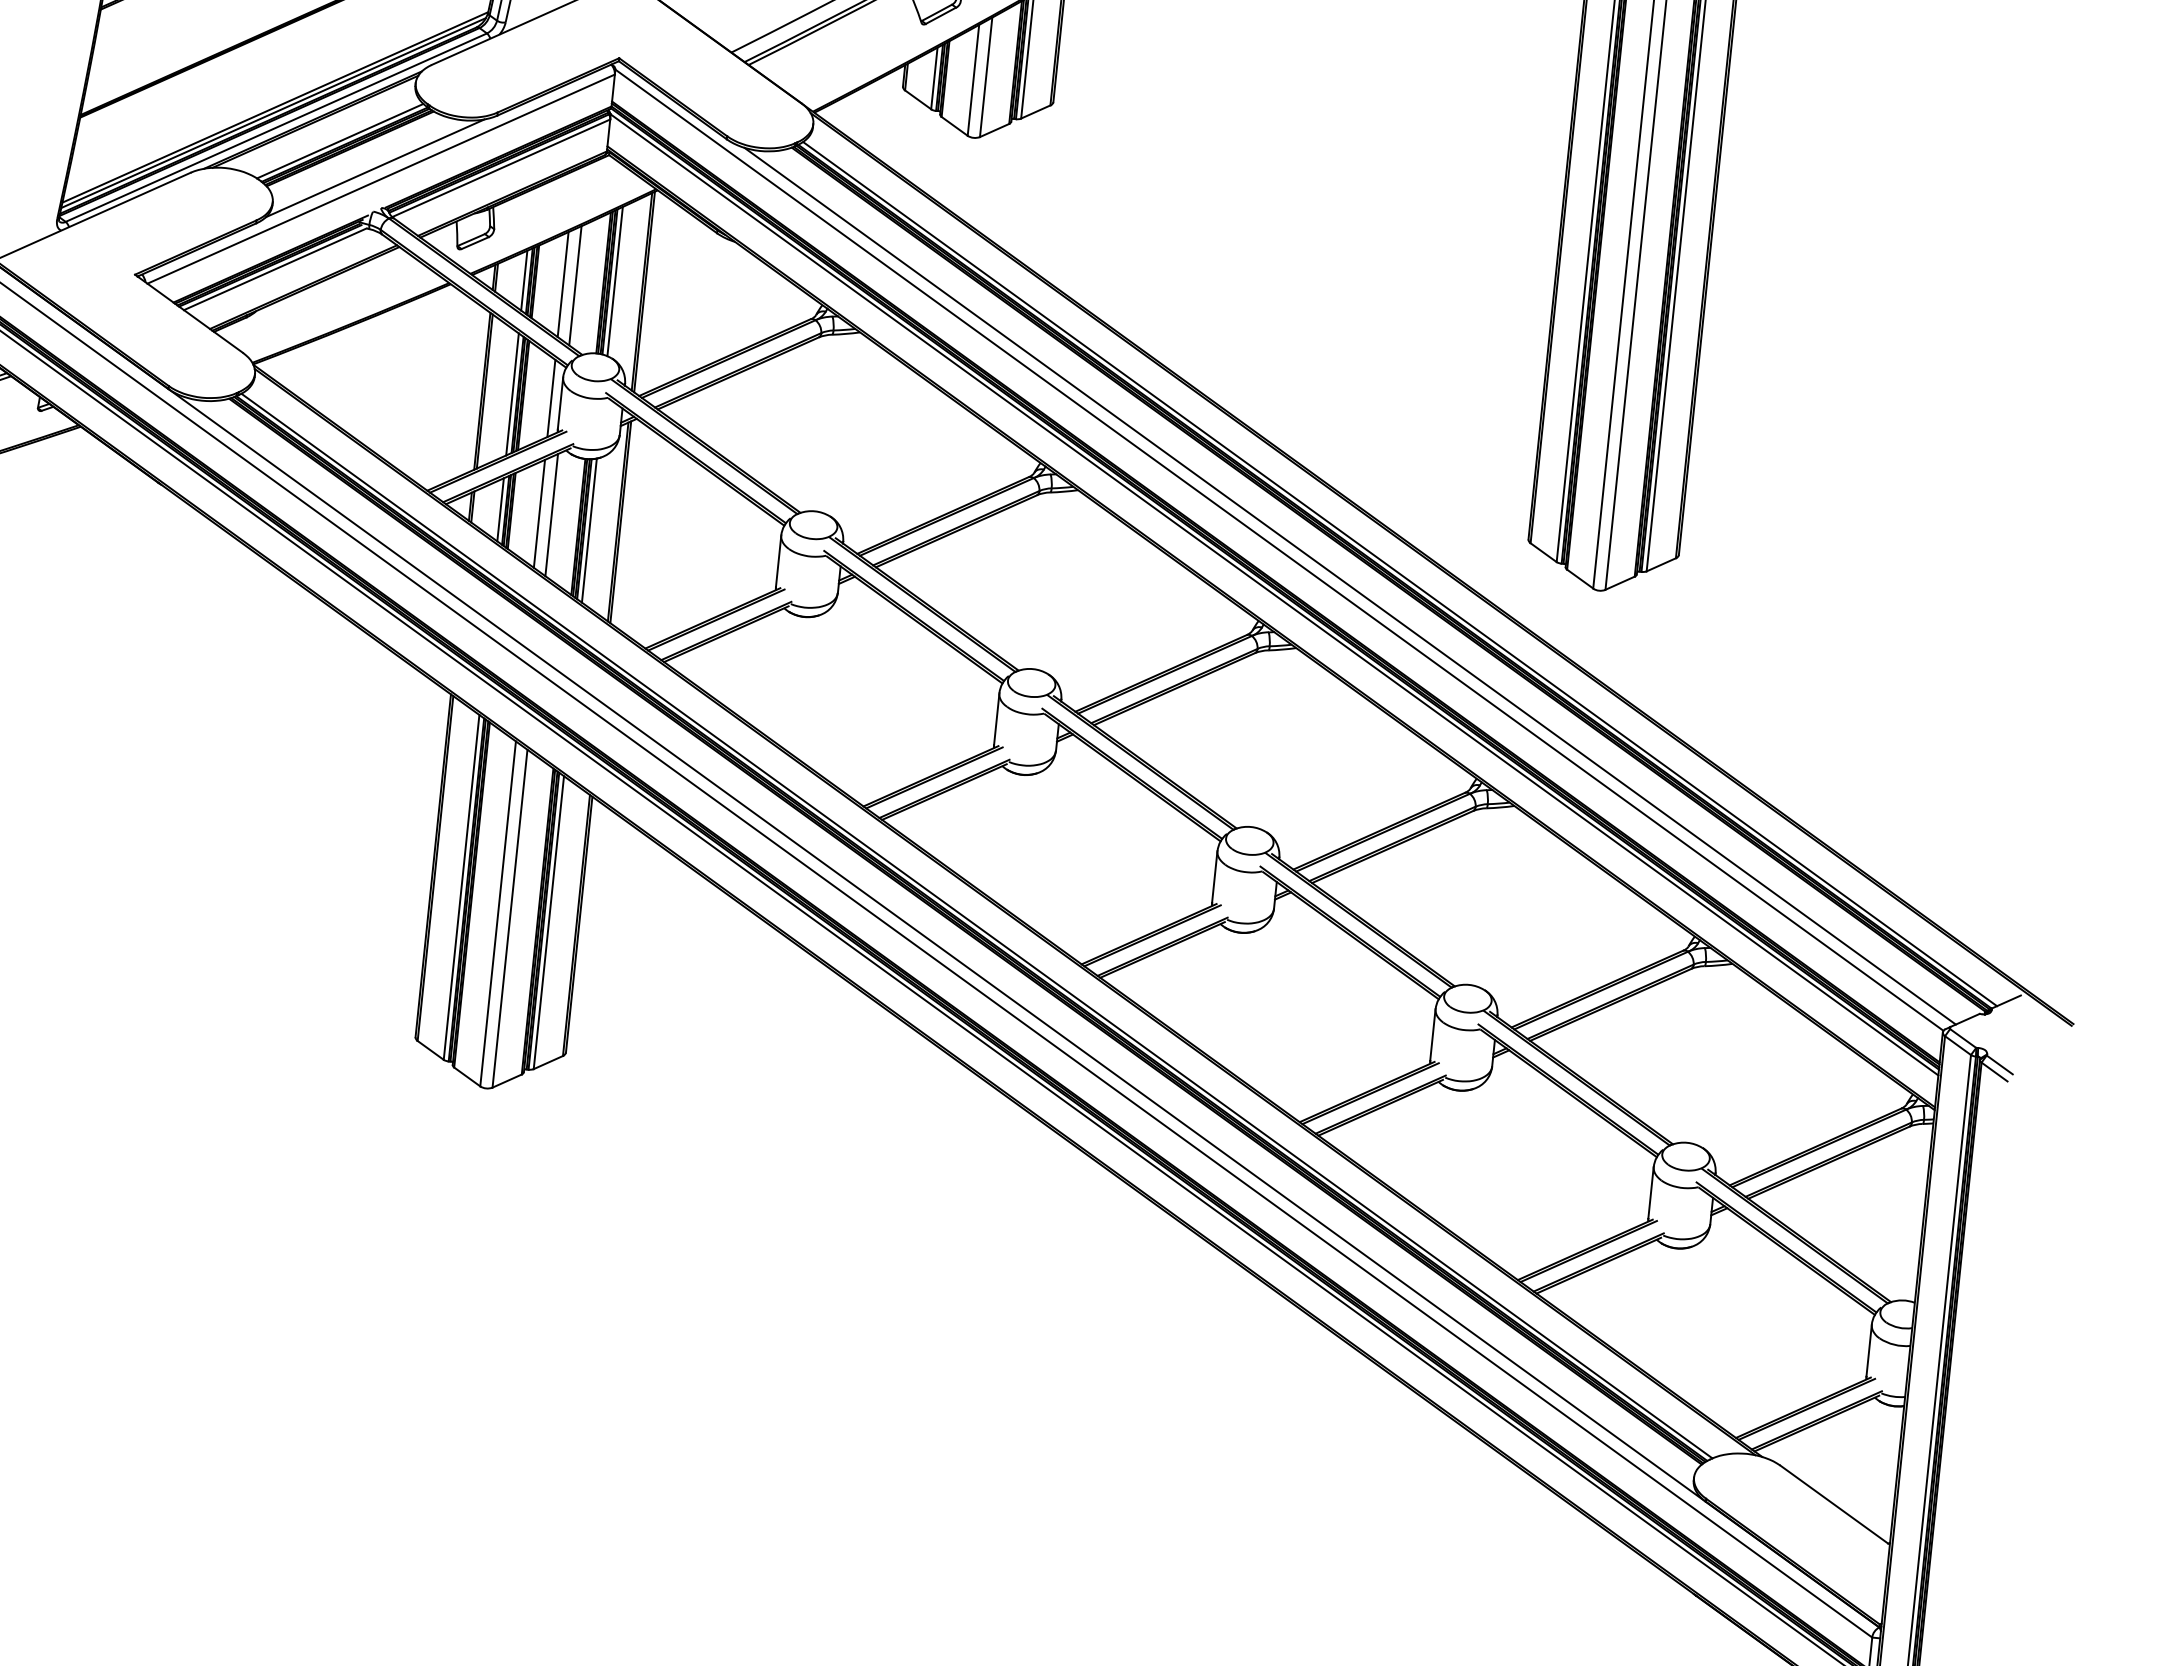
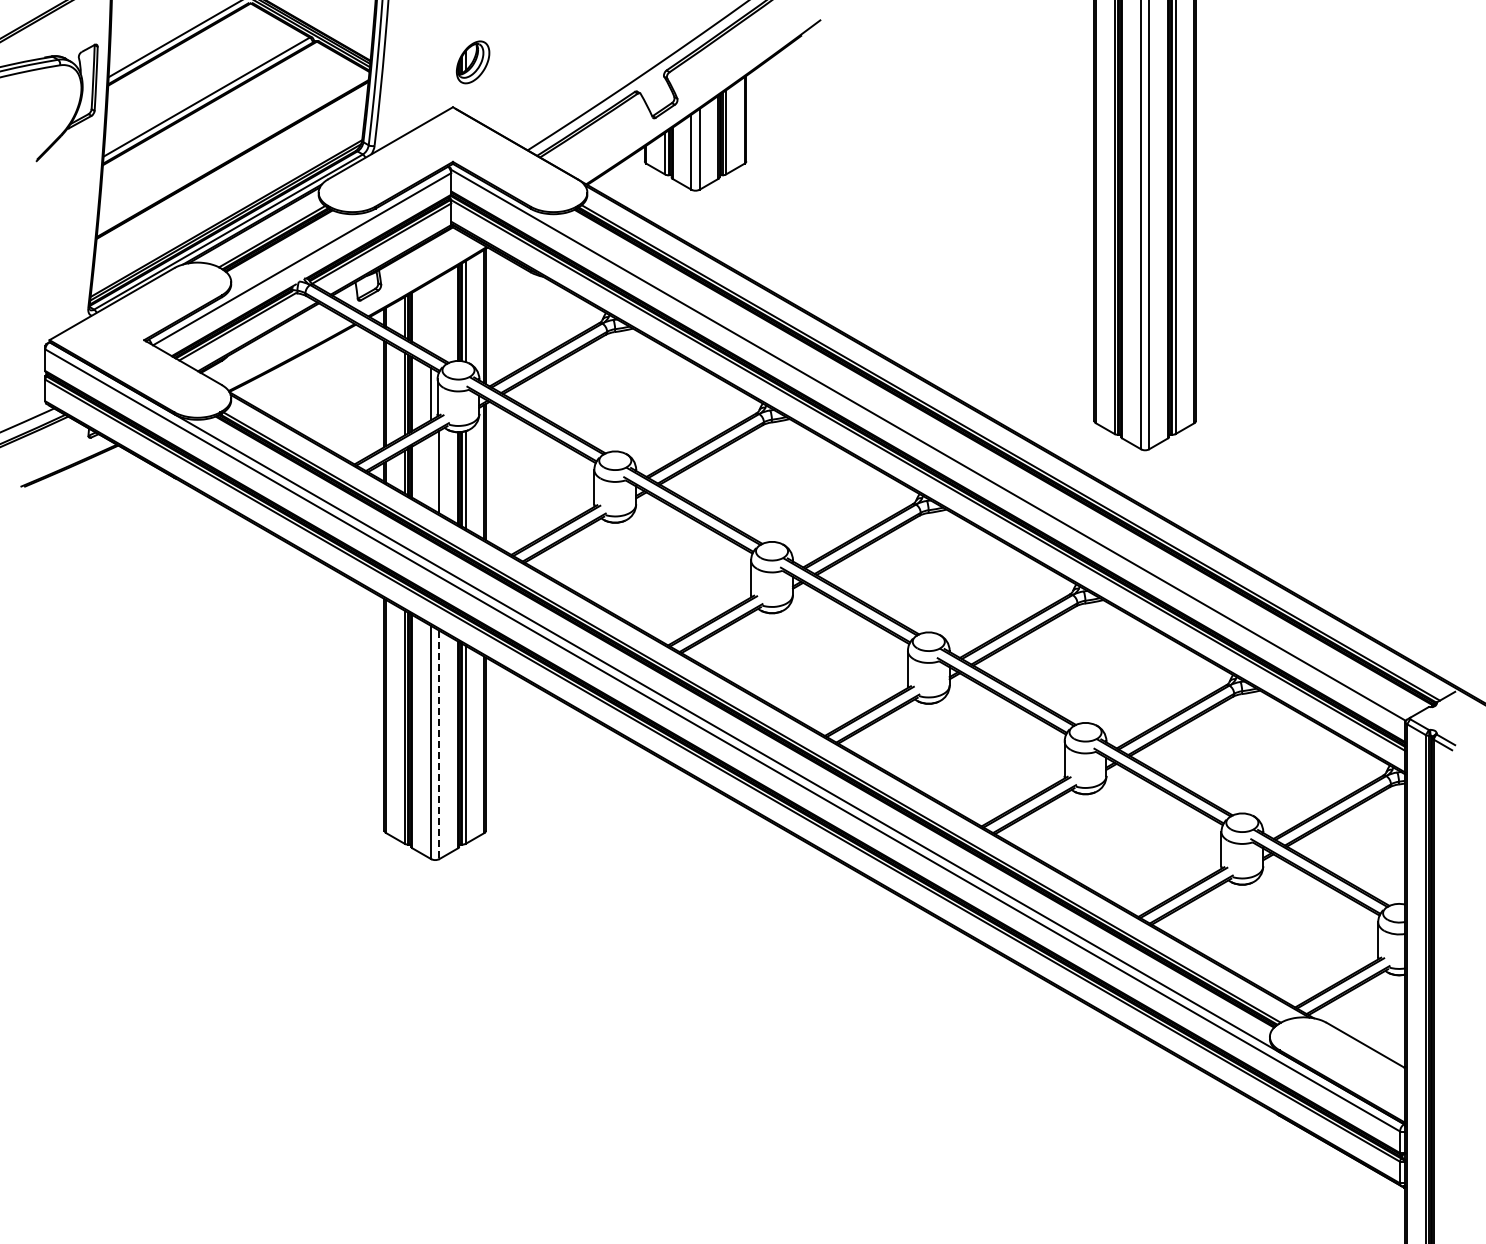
line: (375, 168) -> (297, 252), removed
line: (563, 283) -> (431, 316), removed
line: (575, 284) -> (439, 316), removed
line: (540, 512) -> (431, 471), removed
line: (1350, 586) -> (978, 464), removed
line: (510, 919) -> (439, 745), solid -> dashed

